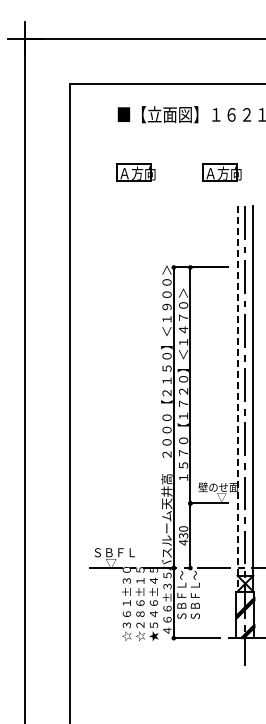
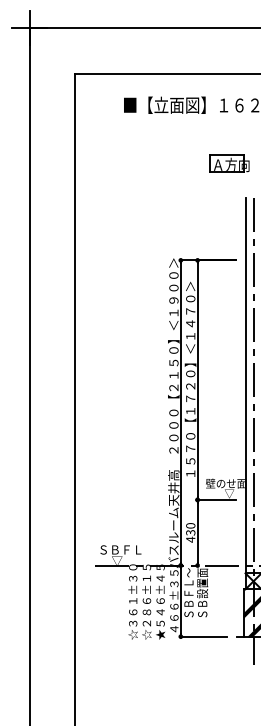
part: (135, 172) -> (141, 163), removed
line: (237, 398) -> (245, 393), dashed -> solid
text: (195, 585) -> (202, 583), ＳＢＦＬ～ -> ＳＢ設置面

